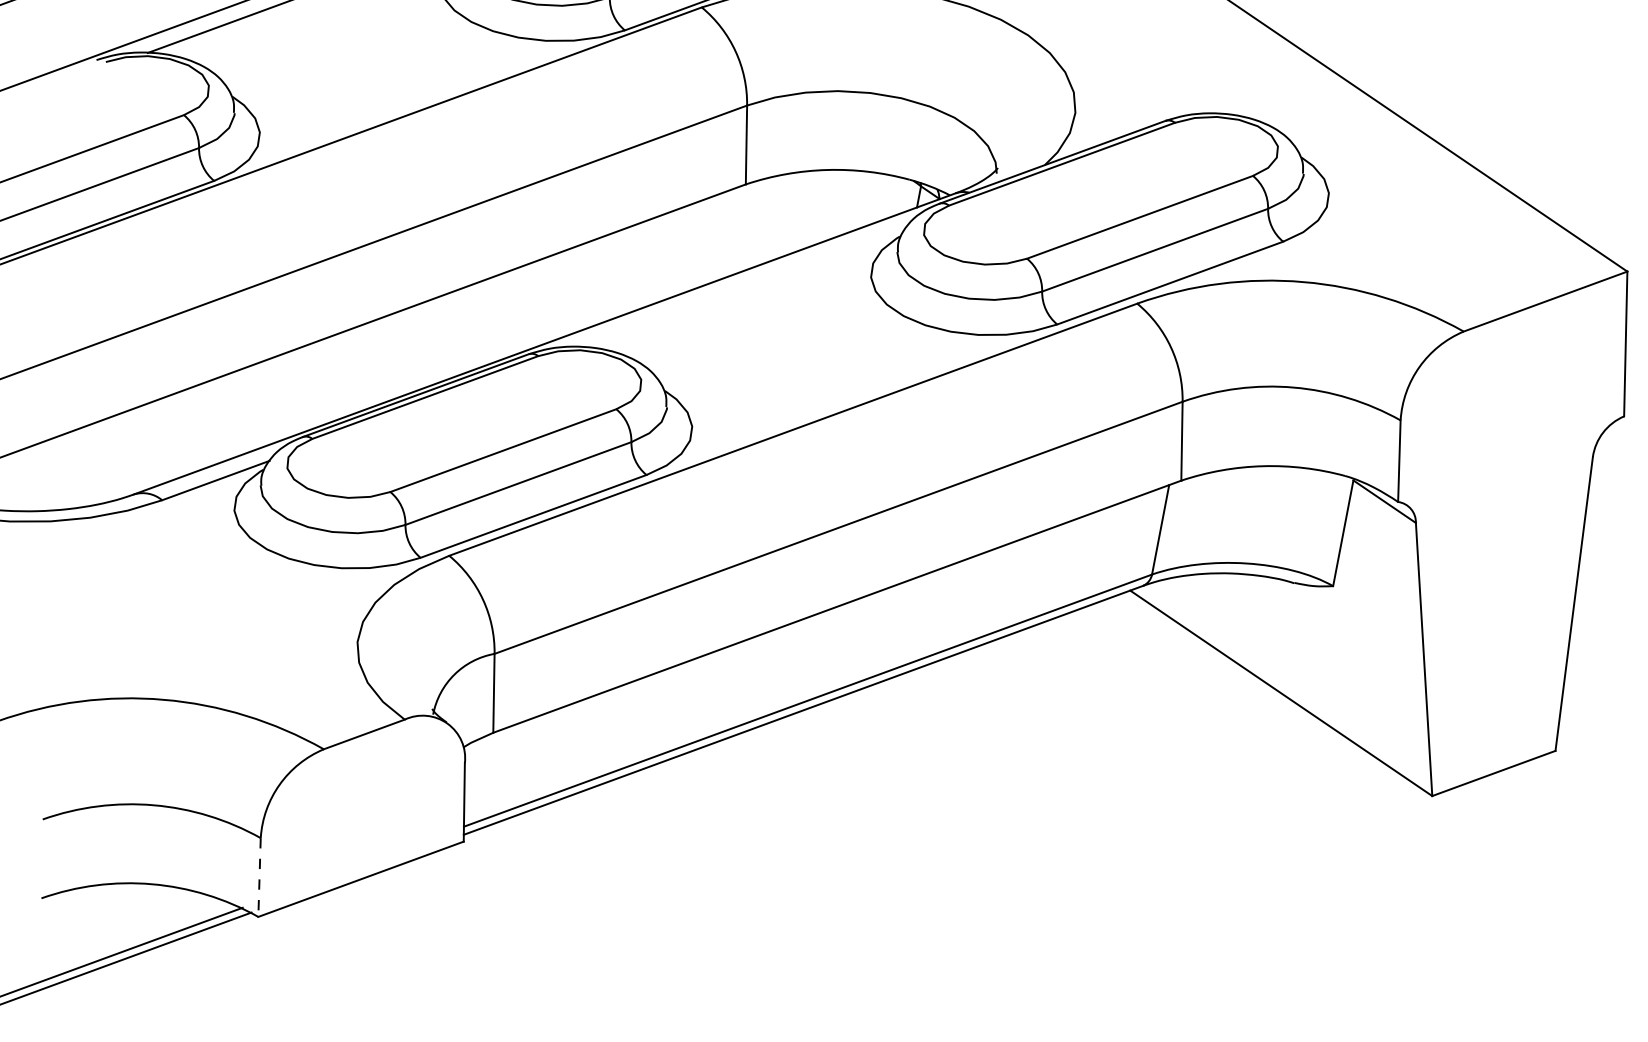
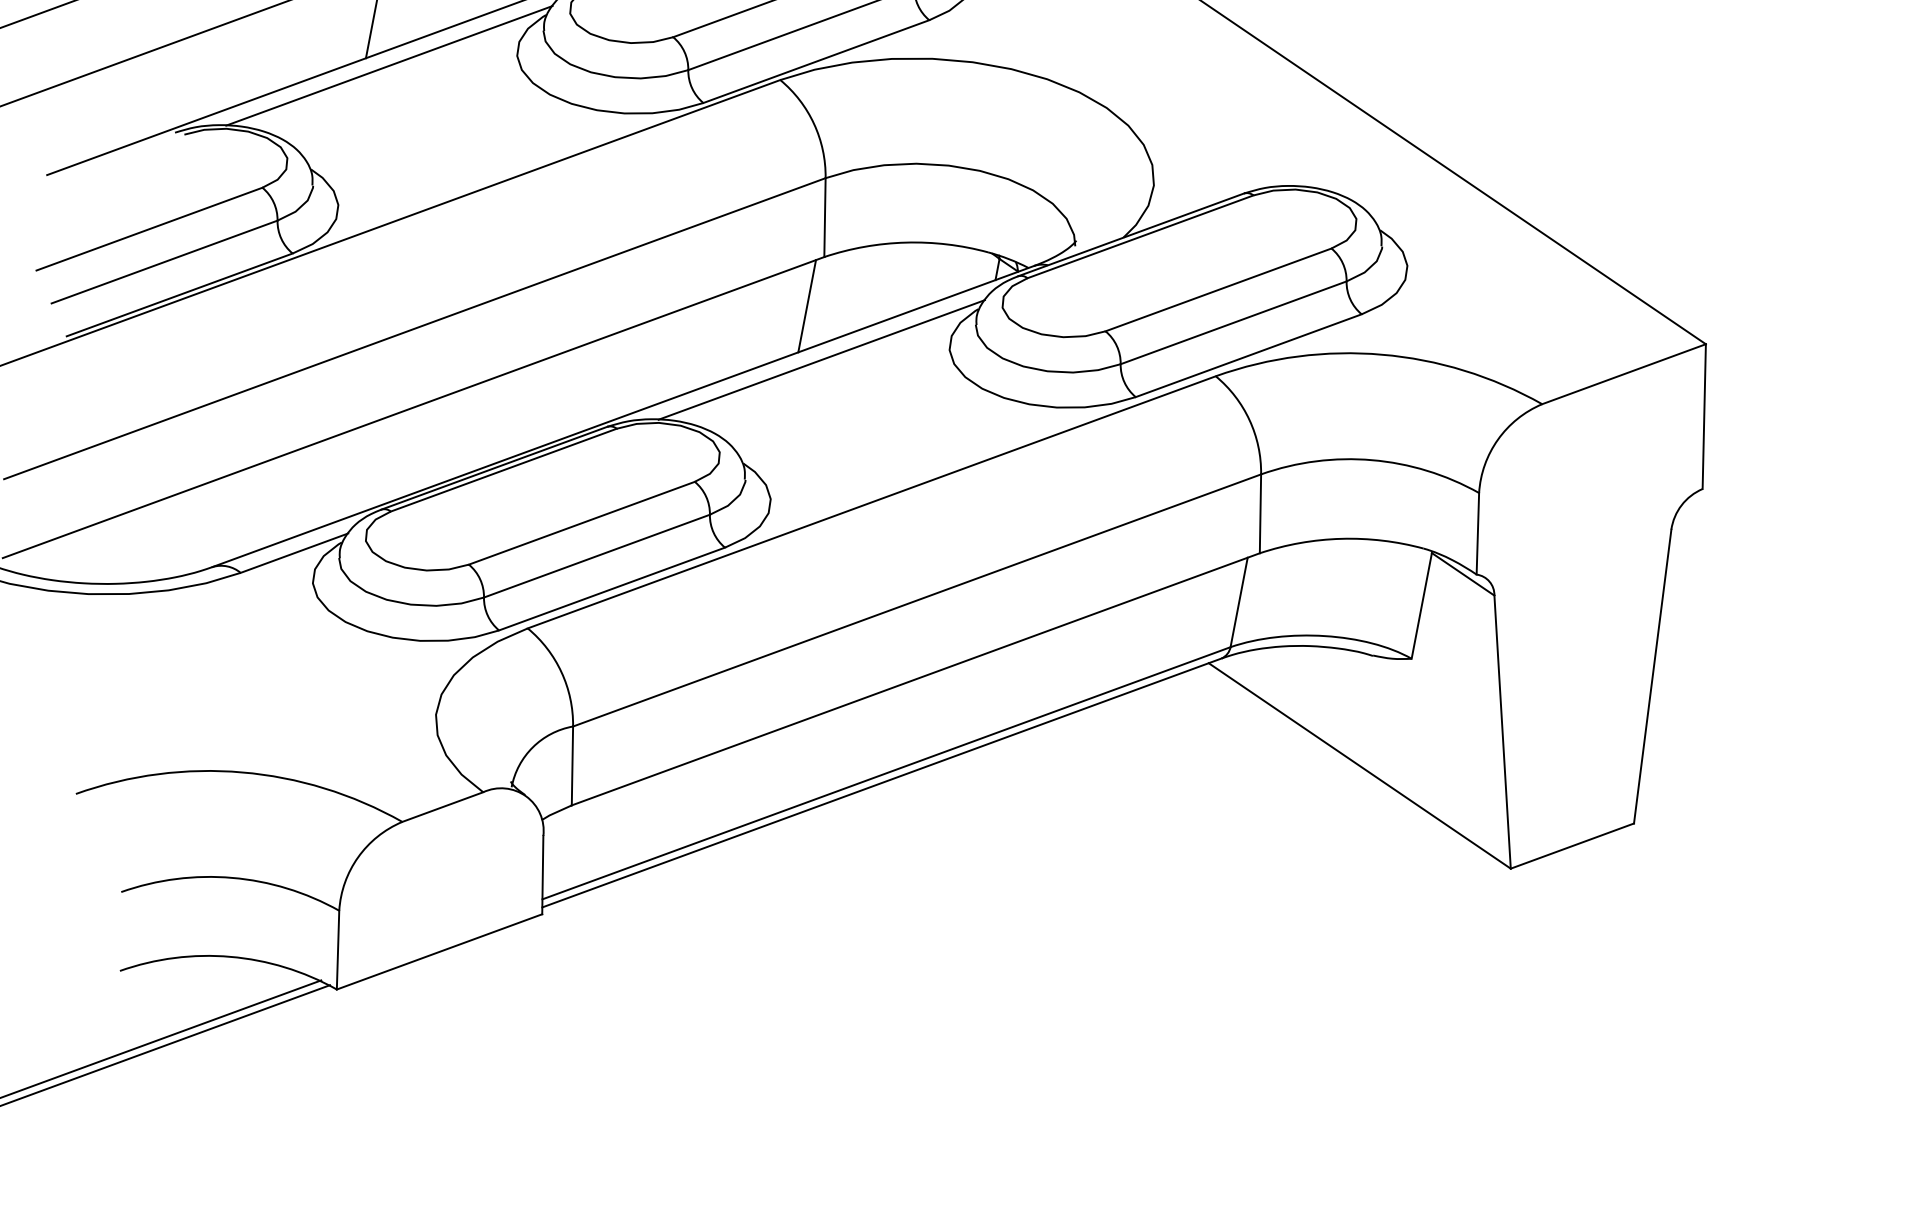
line: (729, 233) -> (807, 306), added
line: (743, 286) -> (821, 359), added
line: (260, 877) -> (338, 950), dashed -> solid

